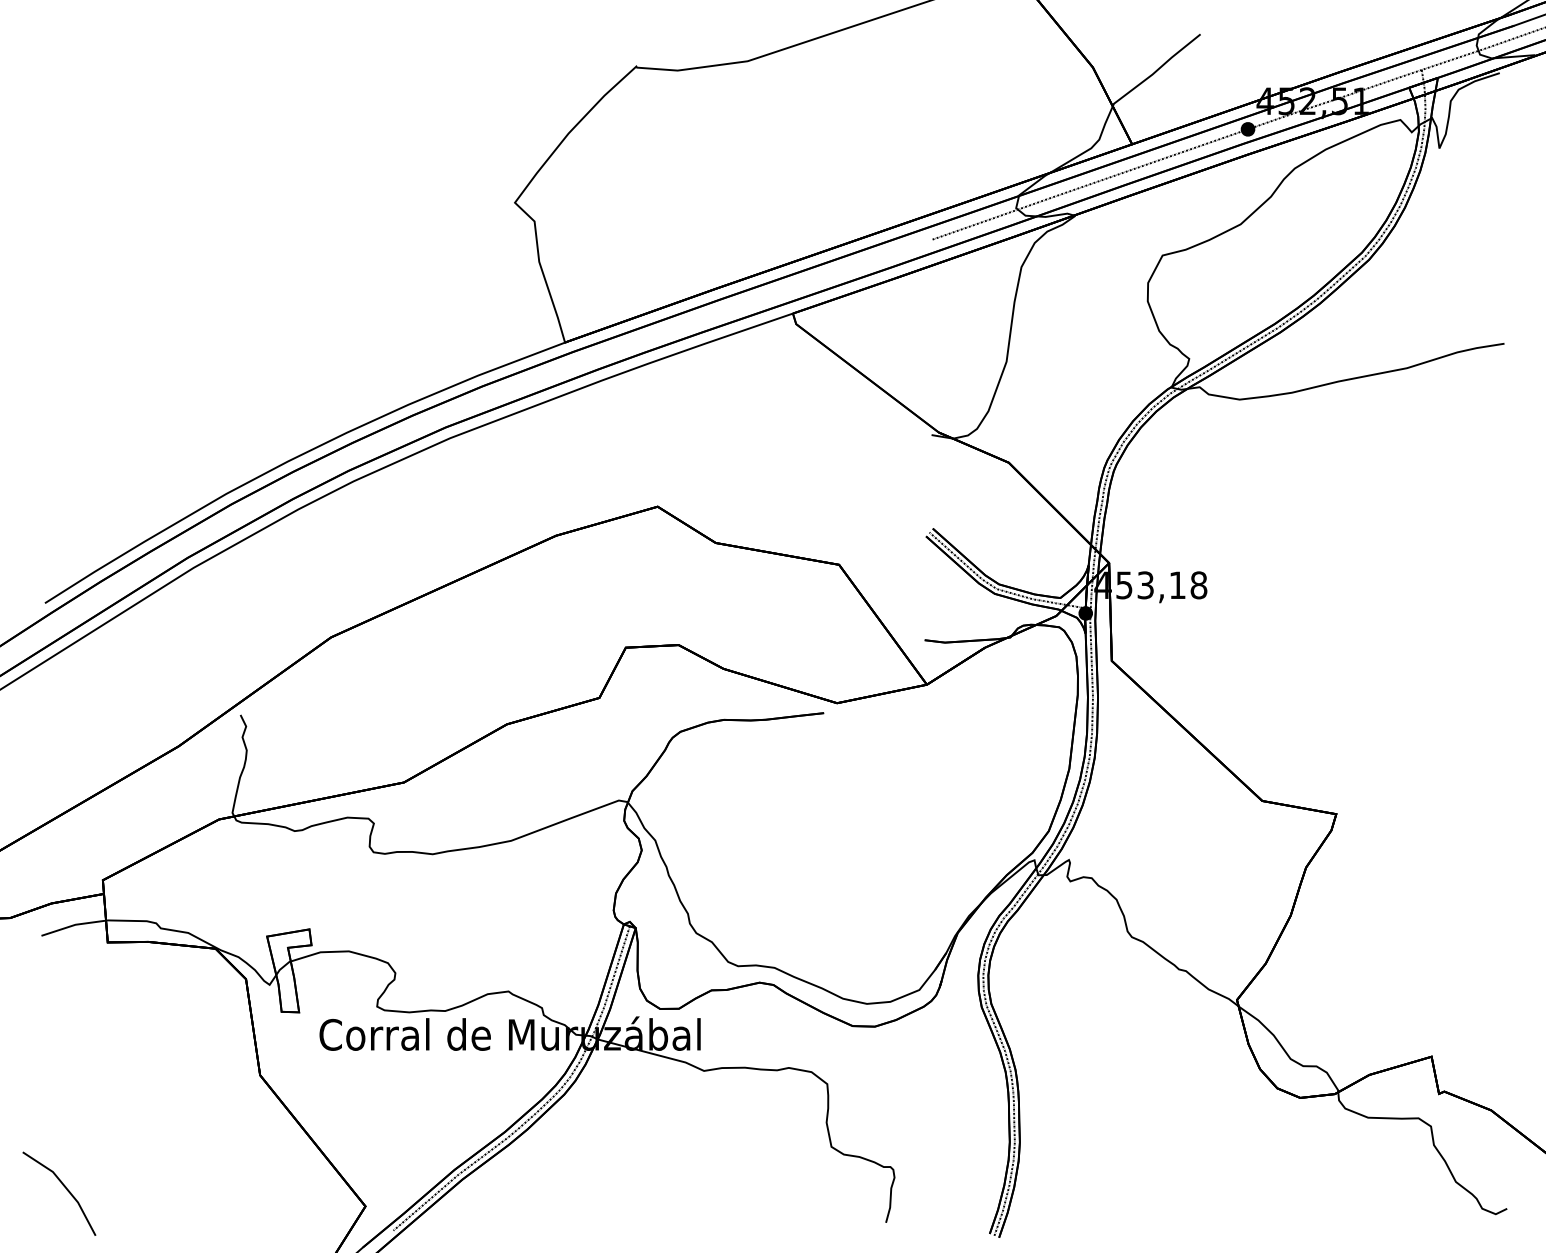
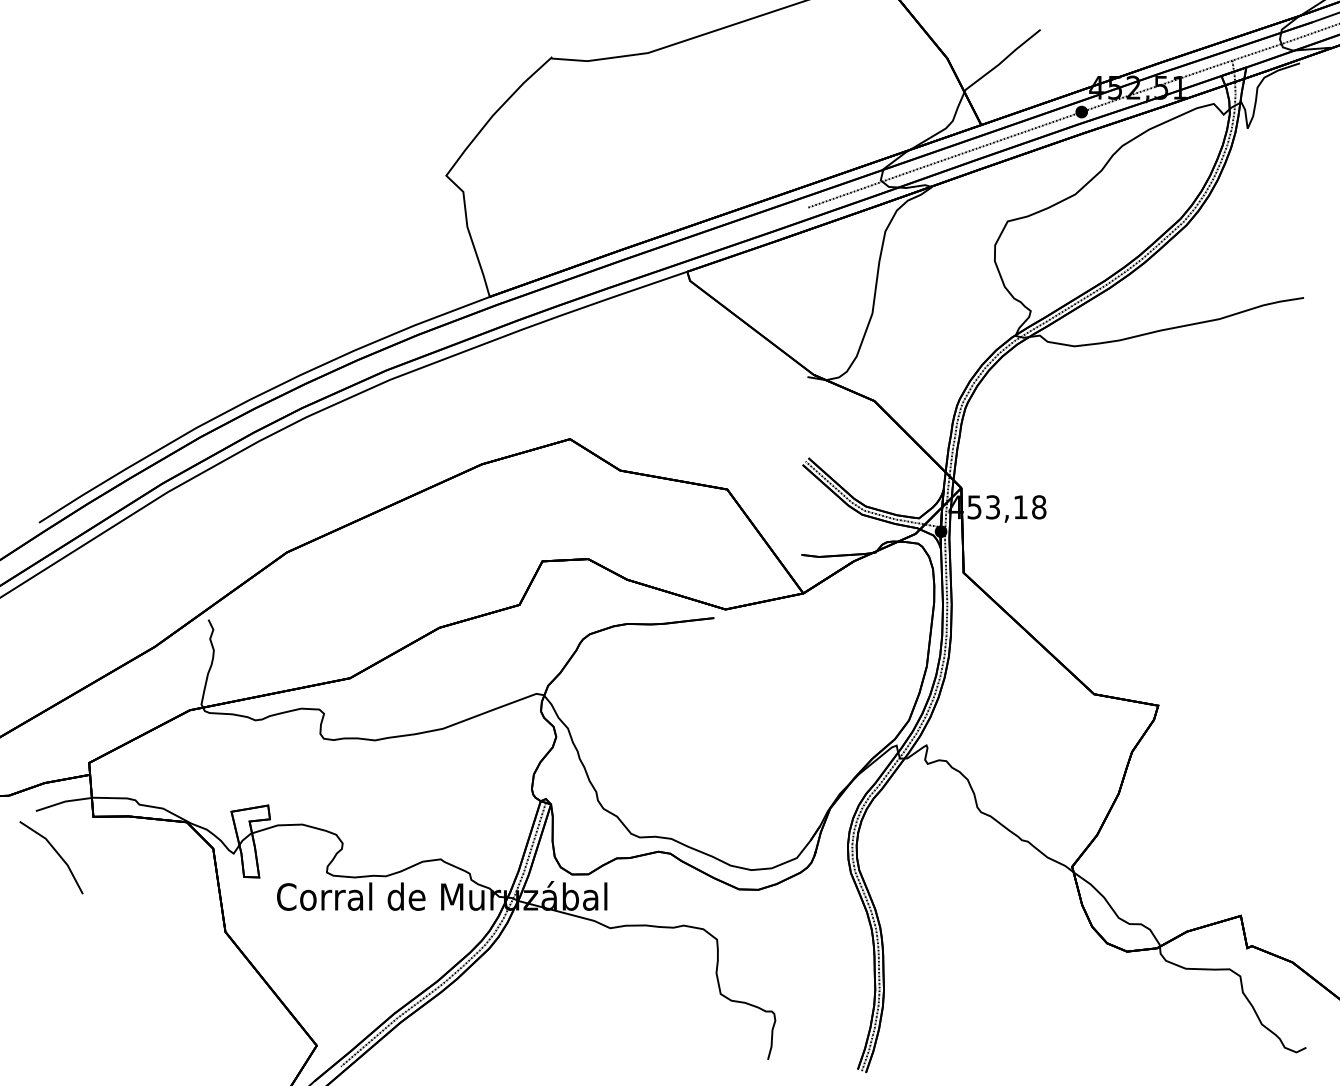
part: (64, 1187) -> (55, 852), moved

